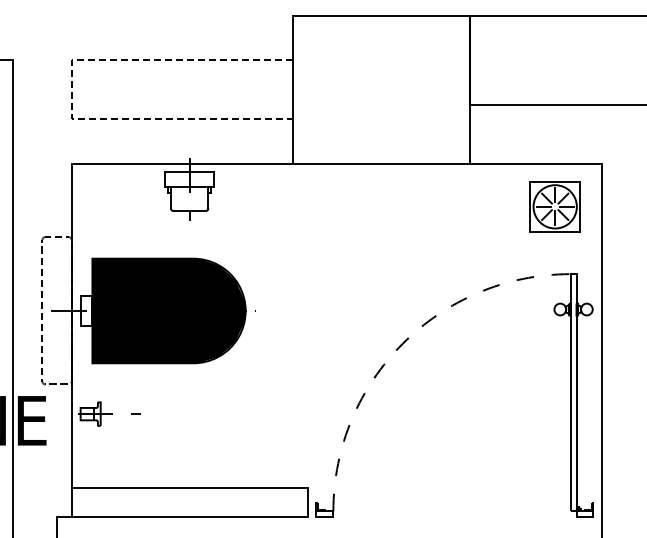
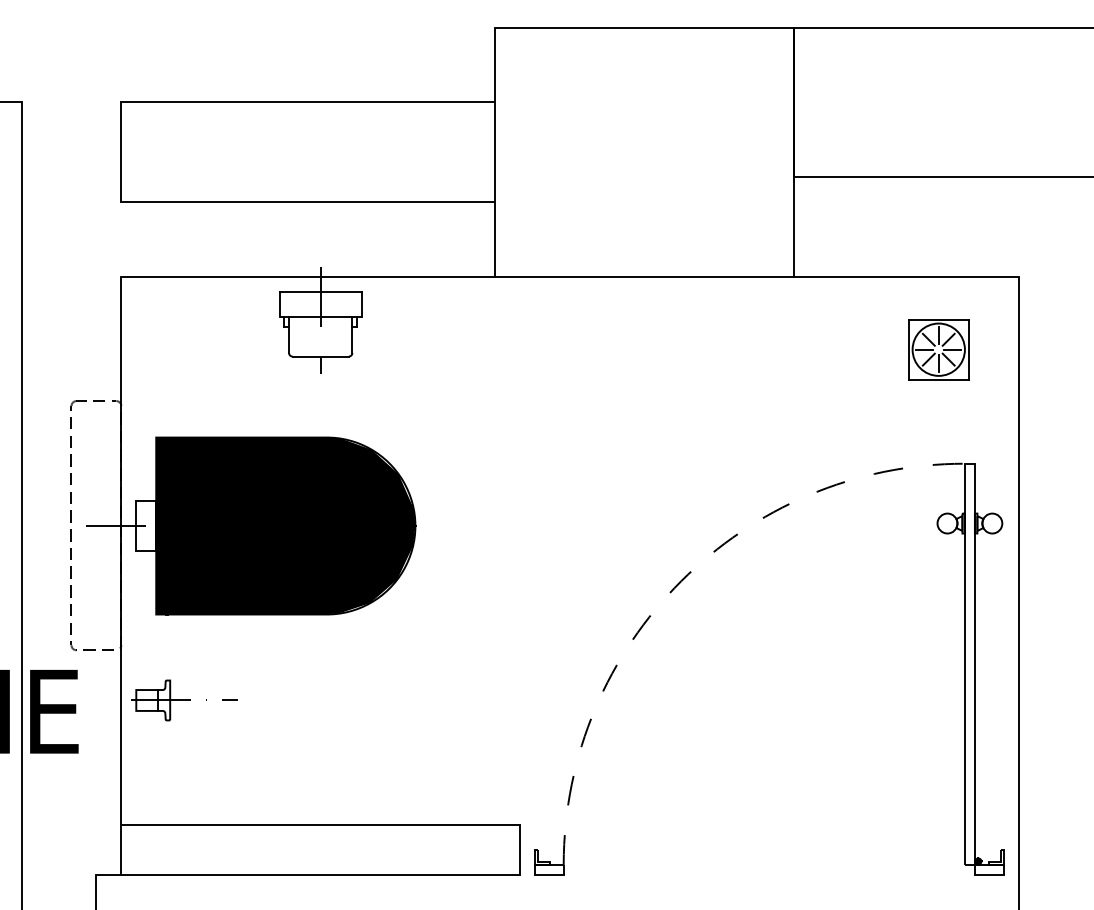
line: (71, 90) -> (120, 153), dashed -> solid
part: (554, 206) -> (937, 349), size x0.71

